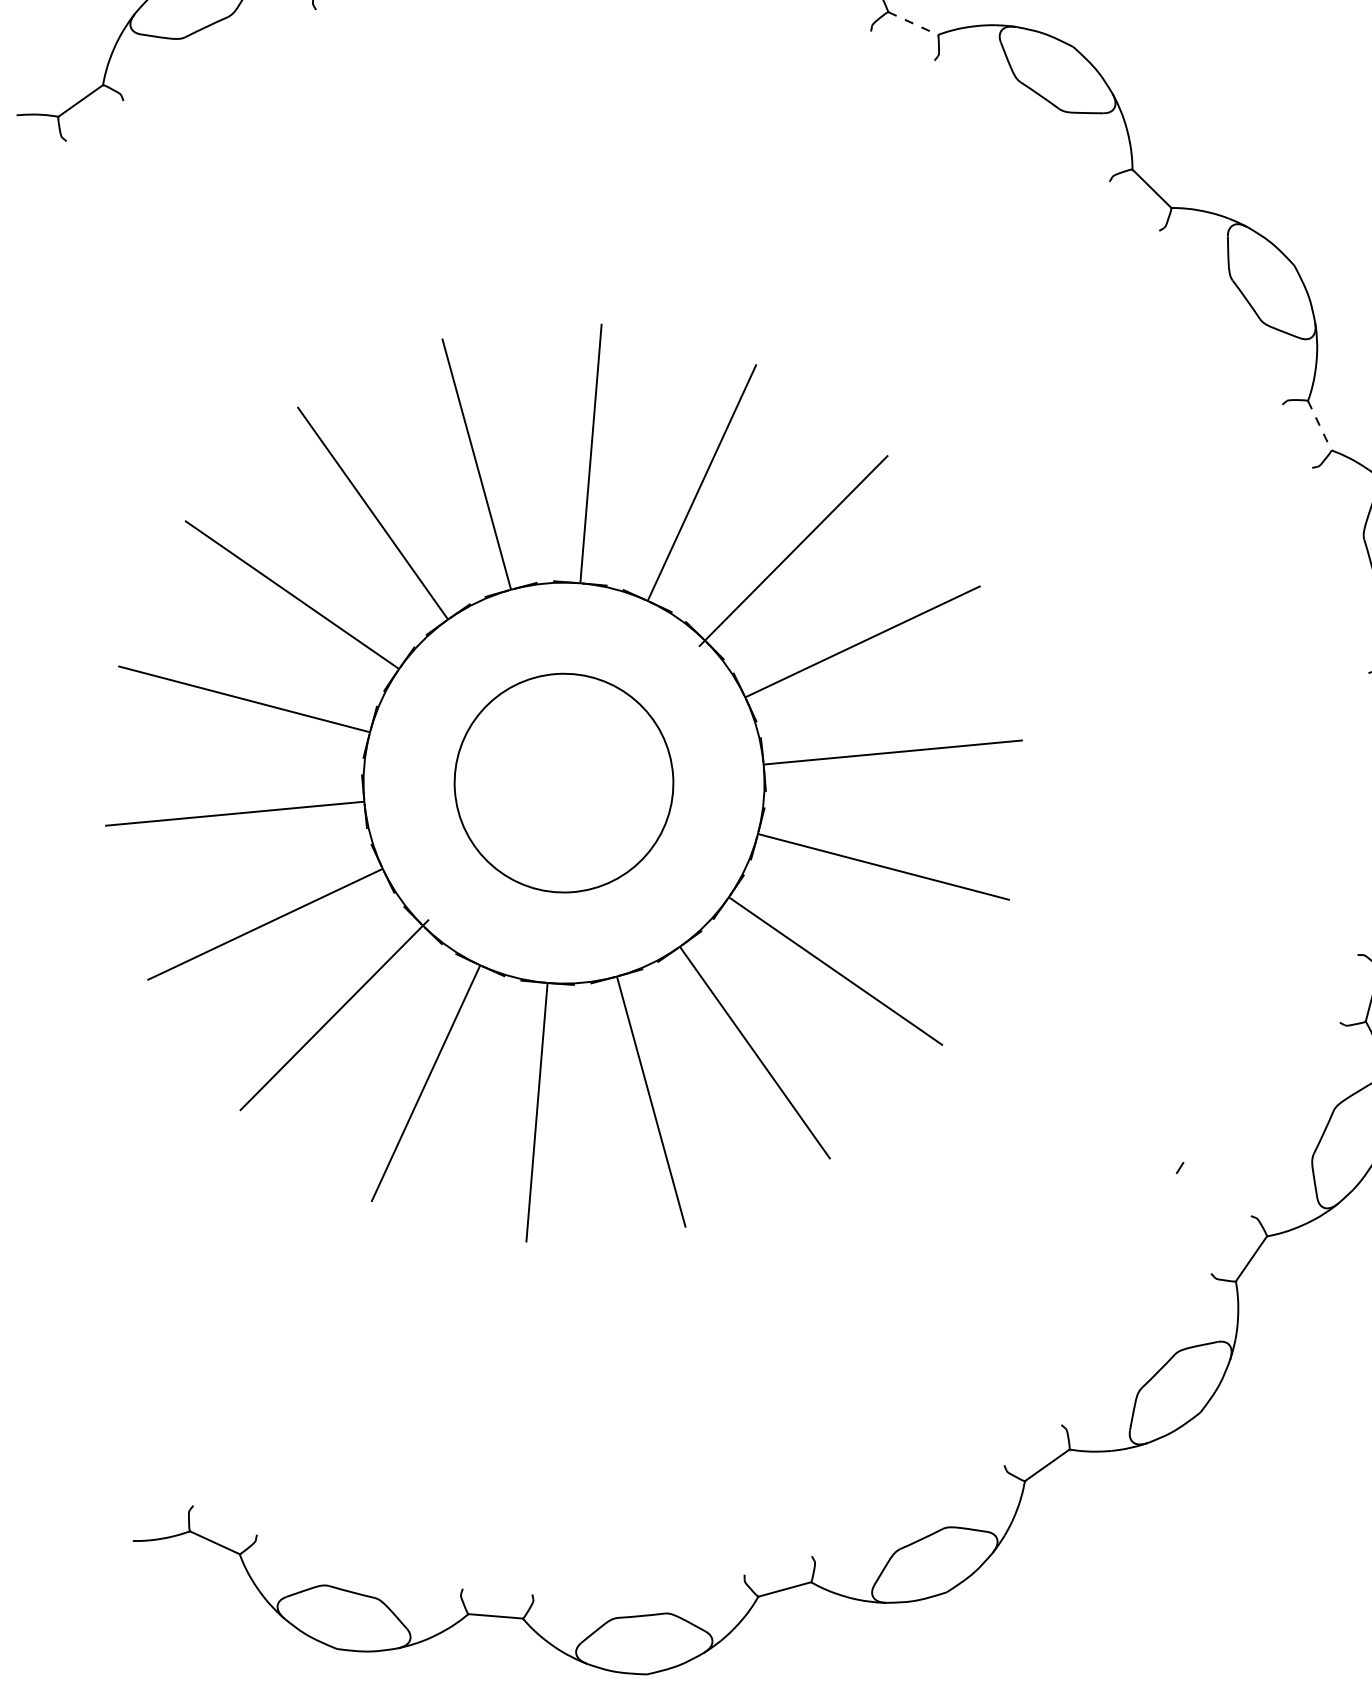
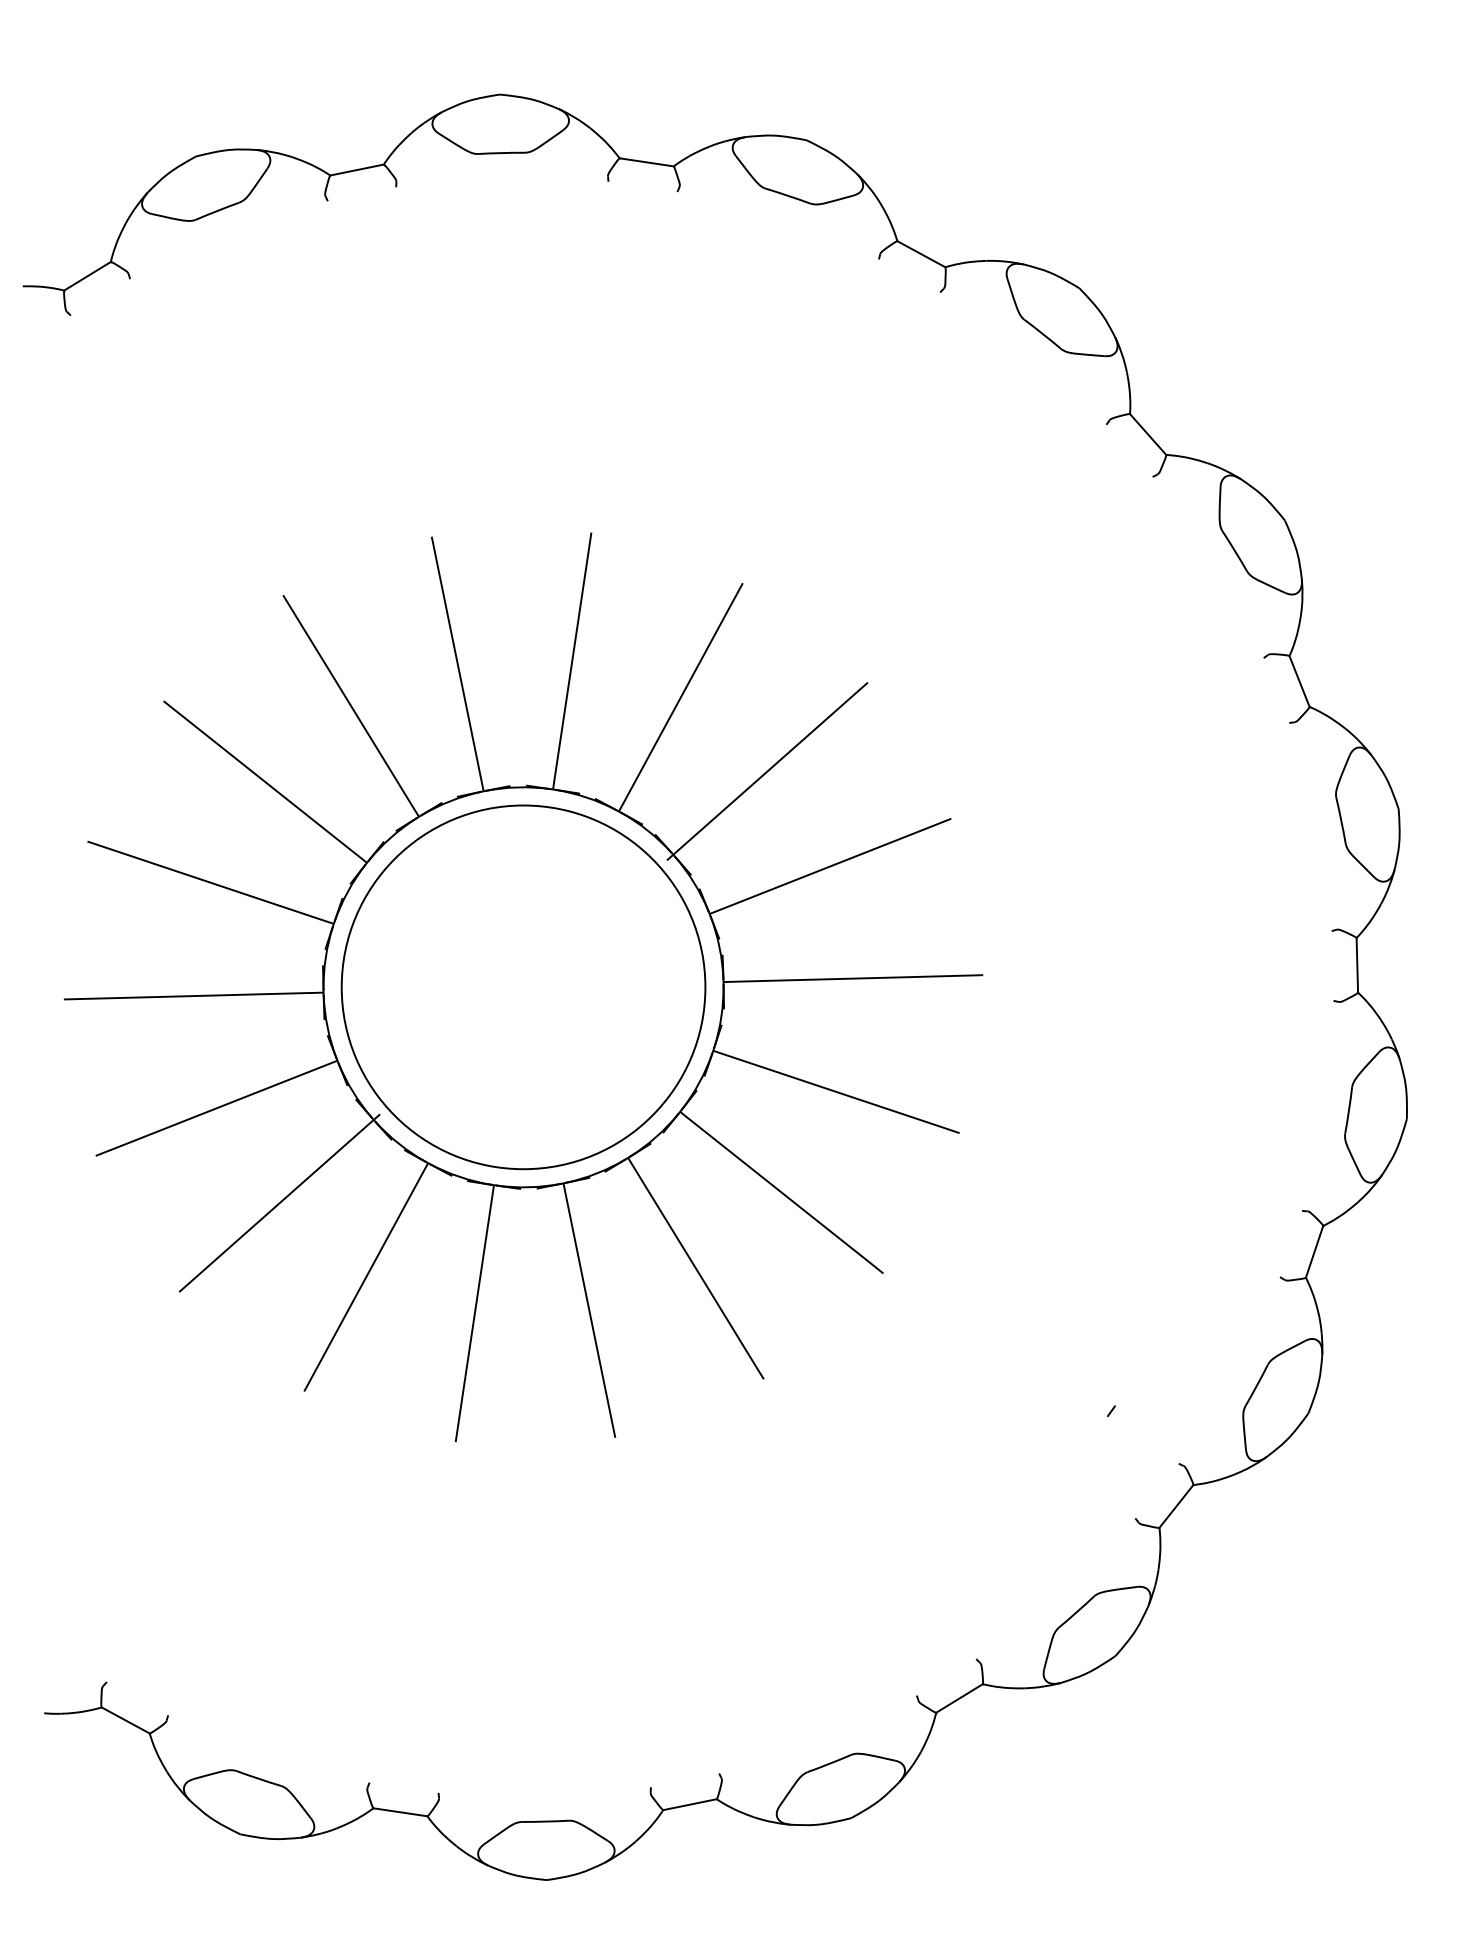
line: (913, 23) -> (921, 254), dashed -> solid
line: (1319, 425) -> (1299, 681), dashed -> solid
circle: (563, 783) -> (523, 987), size x1.67

